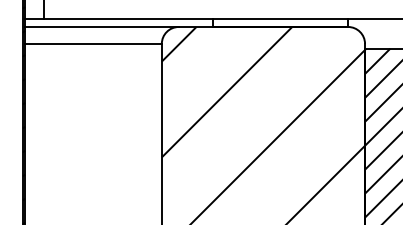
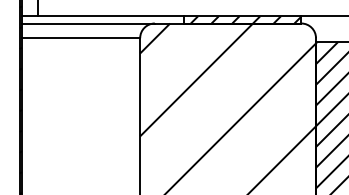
hatch: (284, 22) -> (246, 19), added

